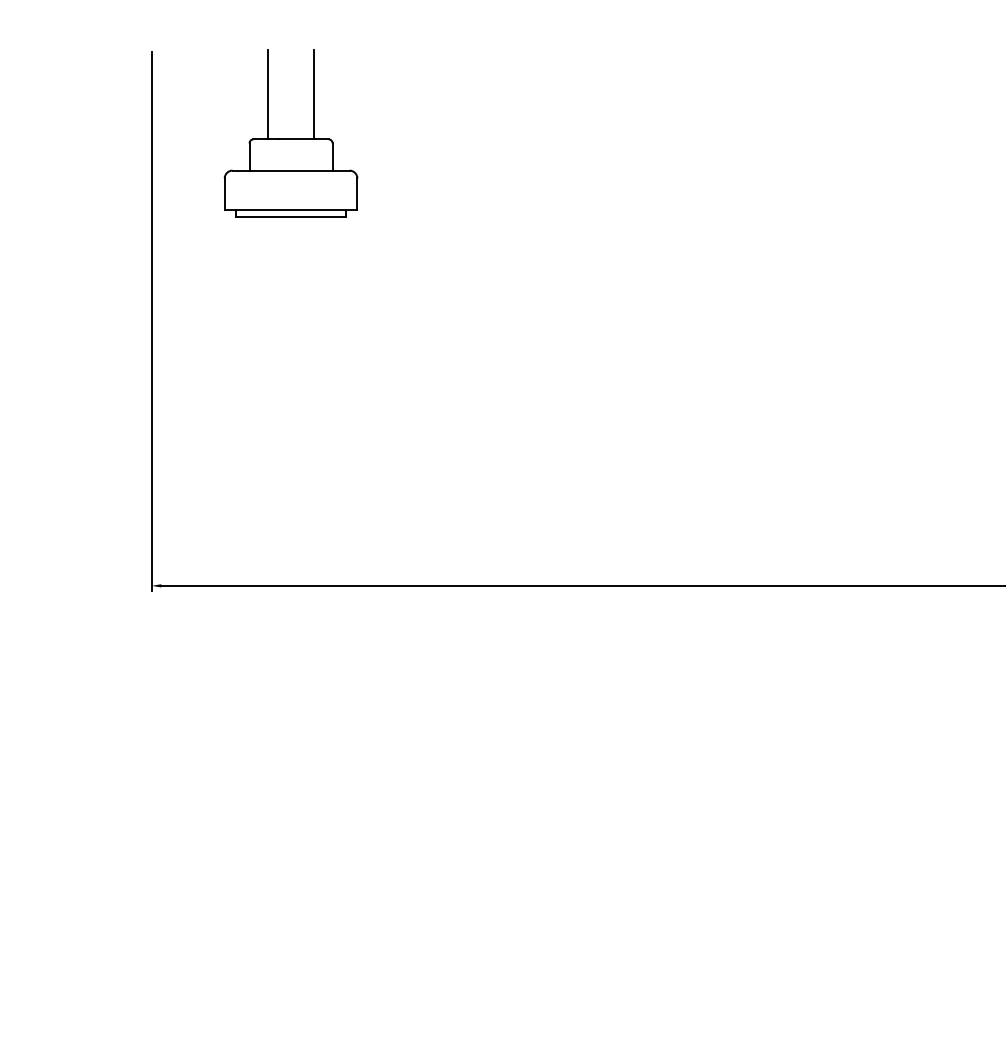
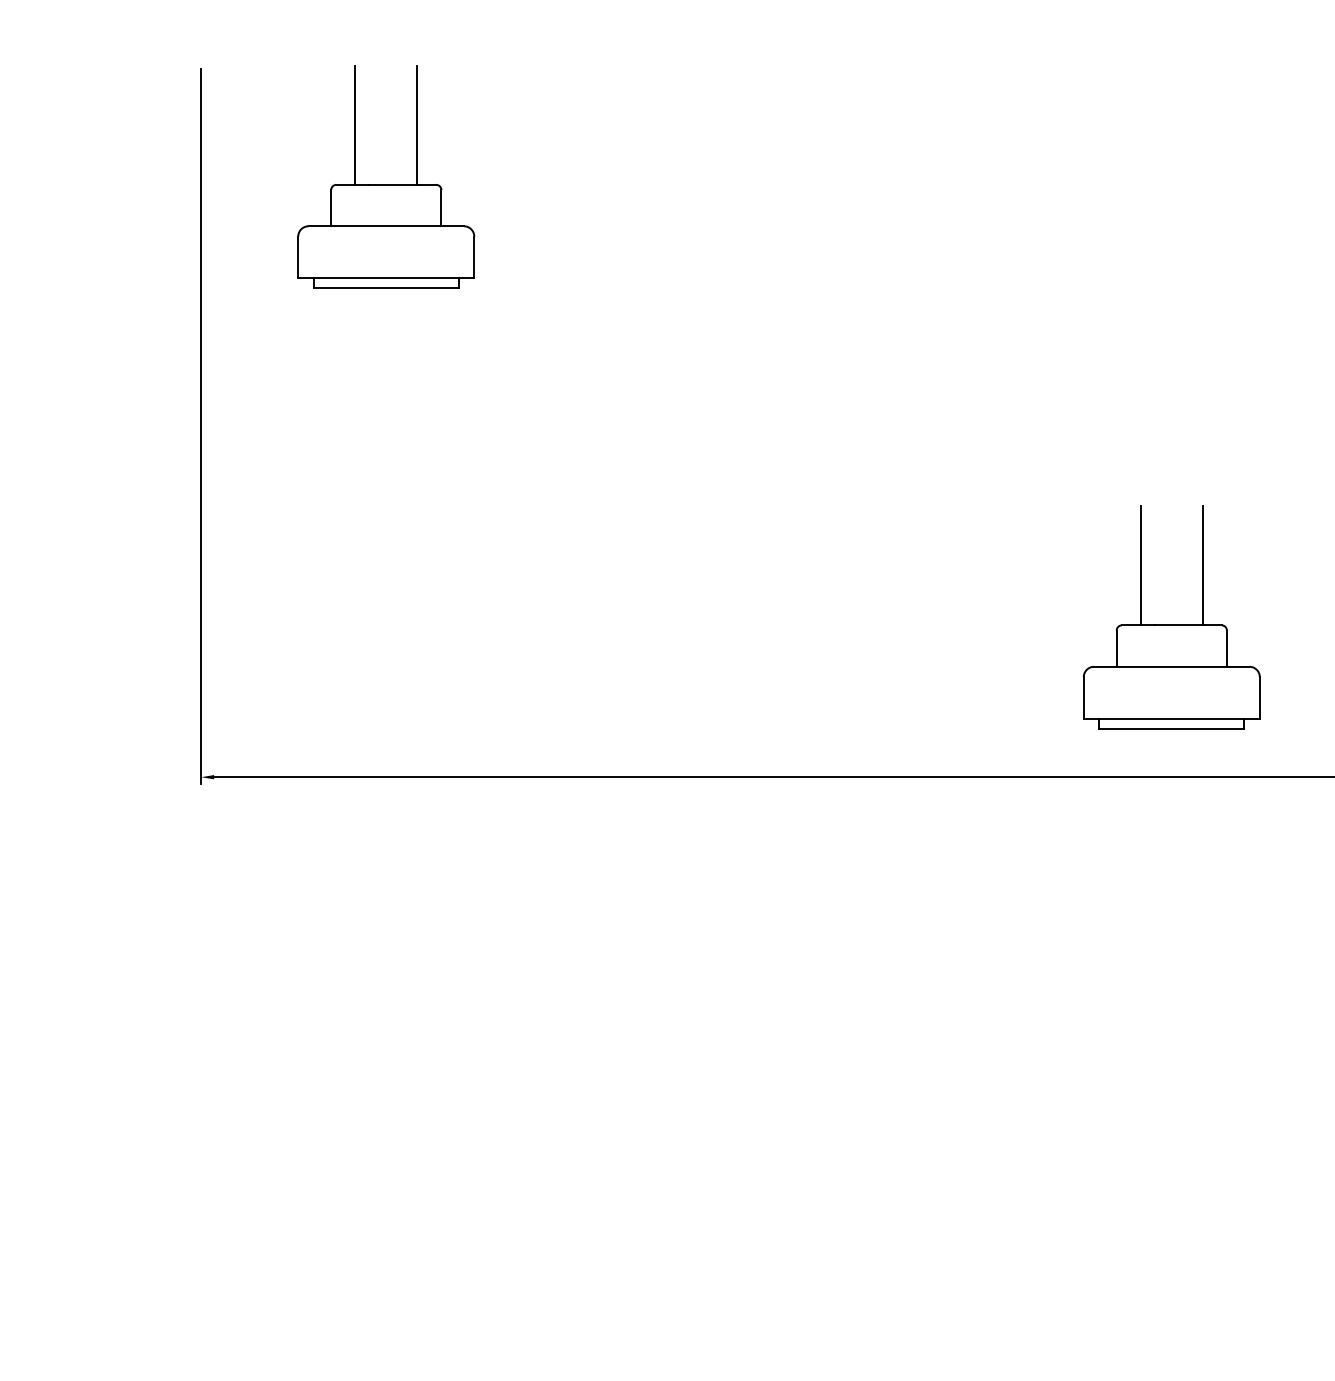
part: (882, 465) -> (1171, 617), added

